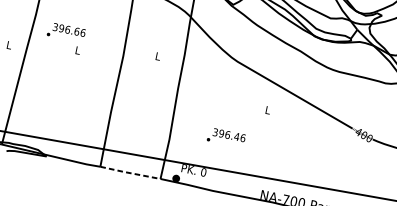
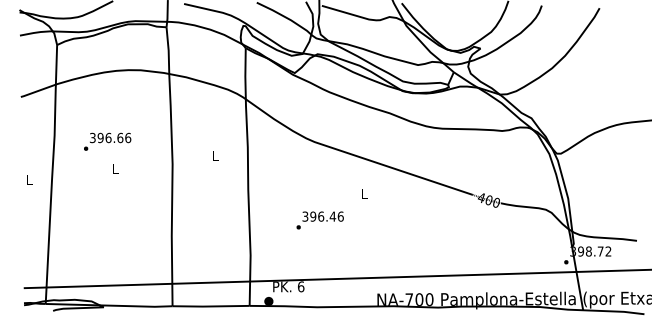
text: (66, 32) -> (107, 141), moved
text: (225, 137) -> (319, 220), moved
text: (204, 172) -> (301, 286), 0 -> 6
line: (129, 173) -> (210, 306), dashed -> solid

